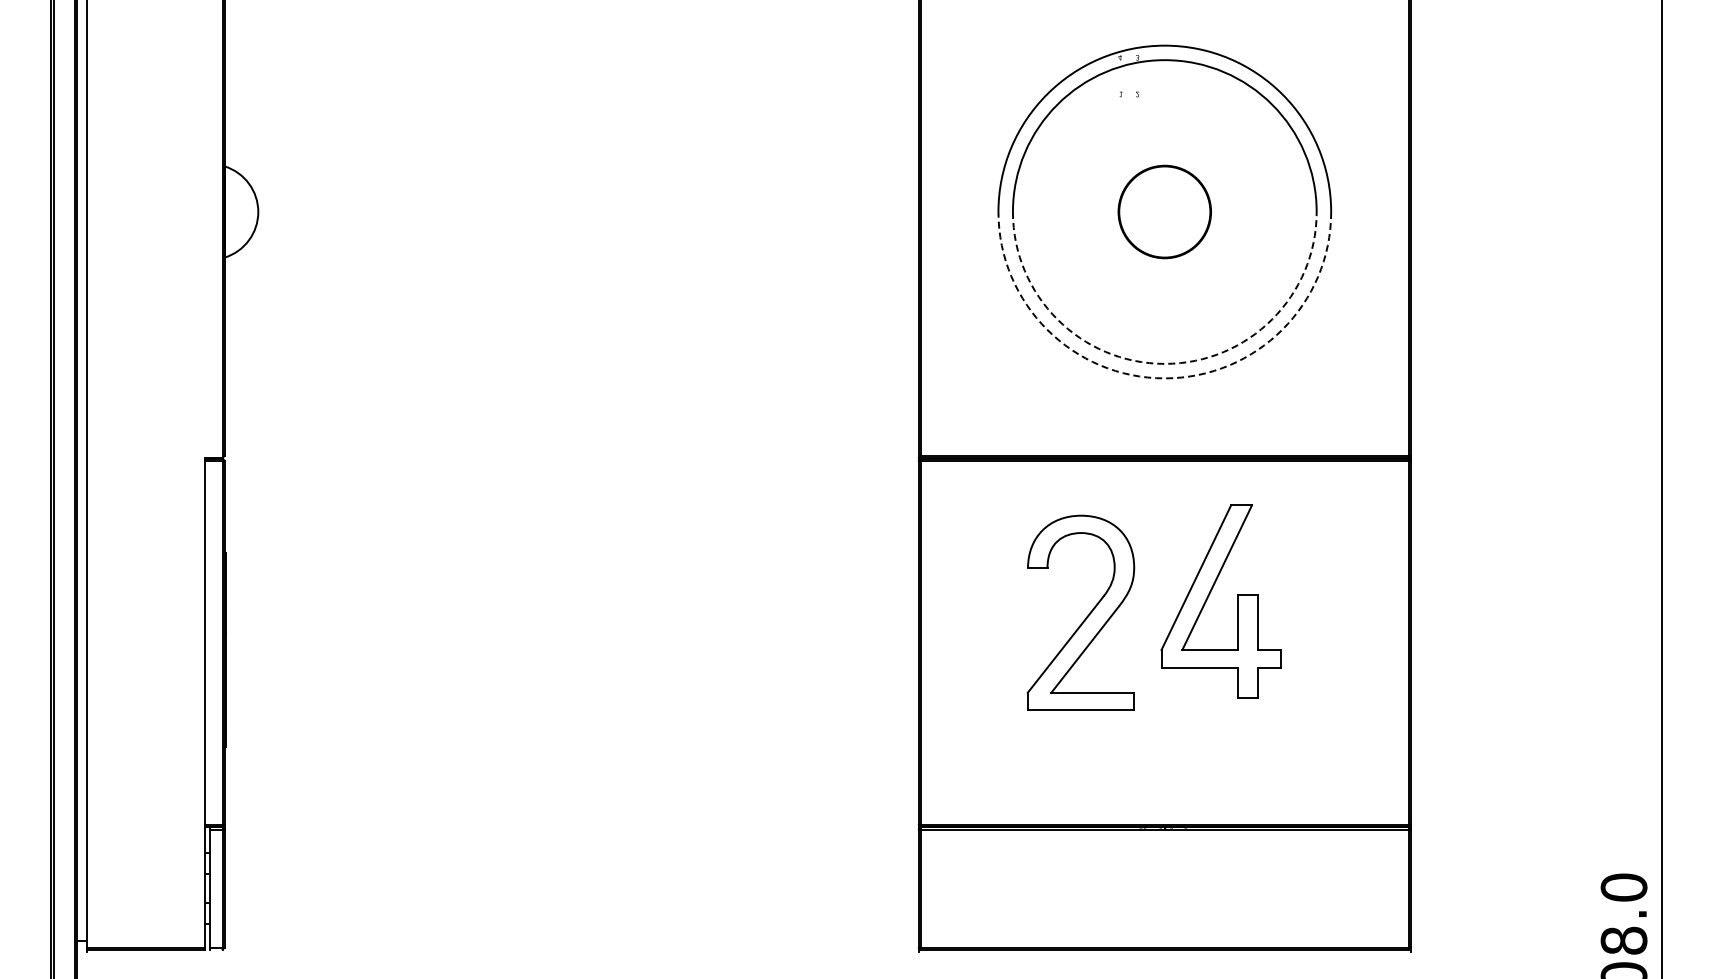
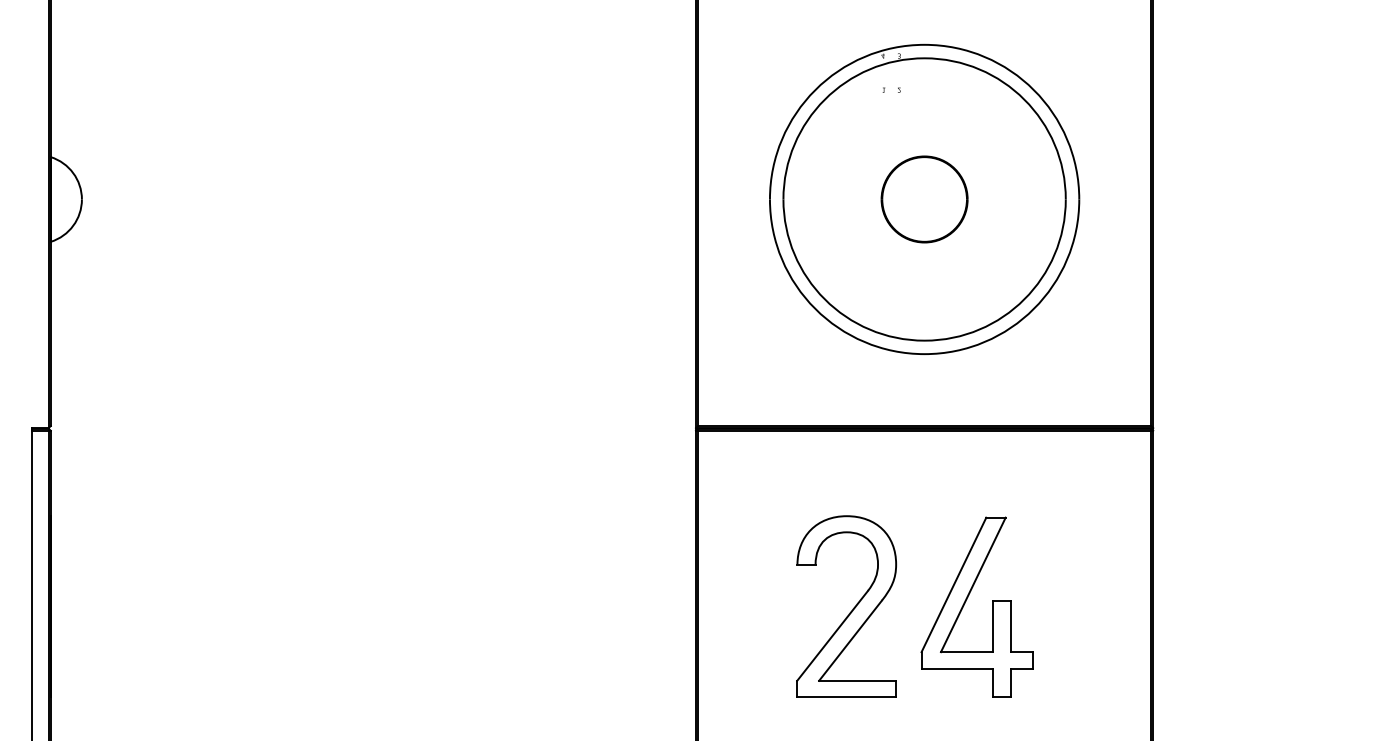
arc: (1164, 363) -> (924, 340), dashed -> solid
arc: (1164, 378) -> (924, 354), dashed -> solid
part: (1209, 596) -> (966, 602), moved
part: (1085, 617) -> (850, 610), moved

